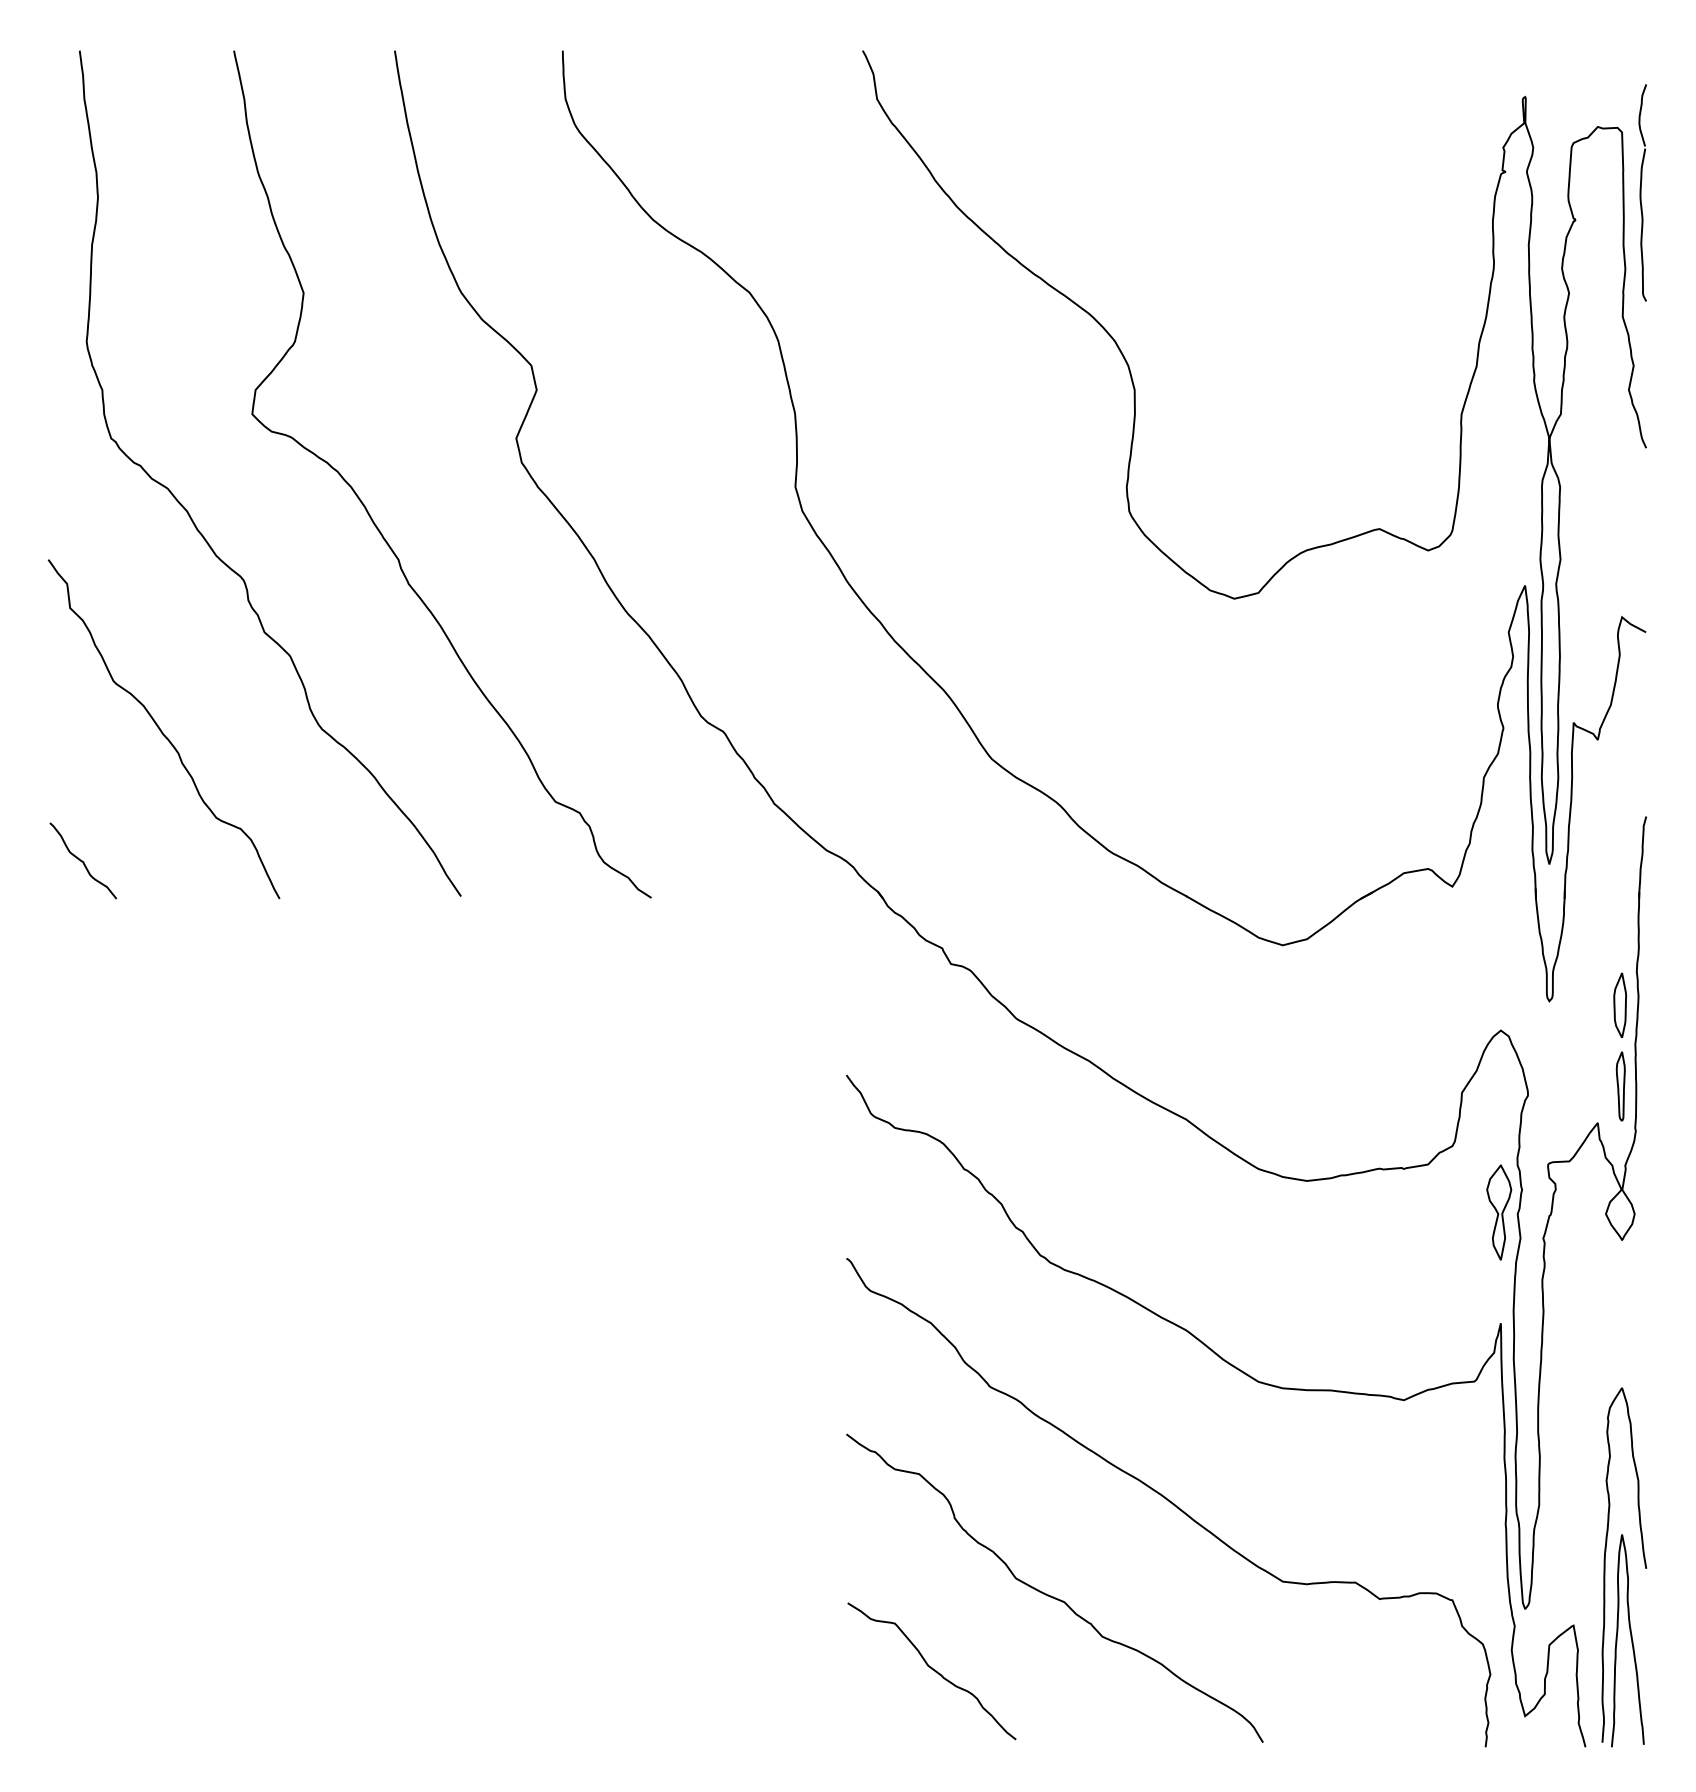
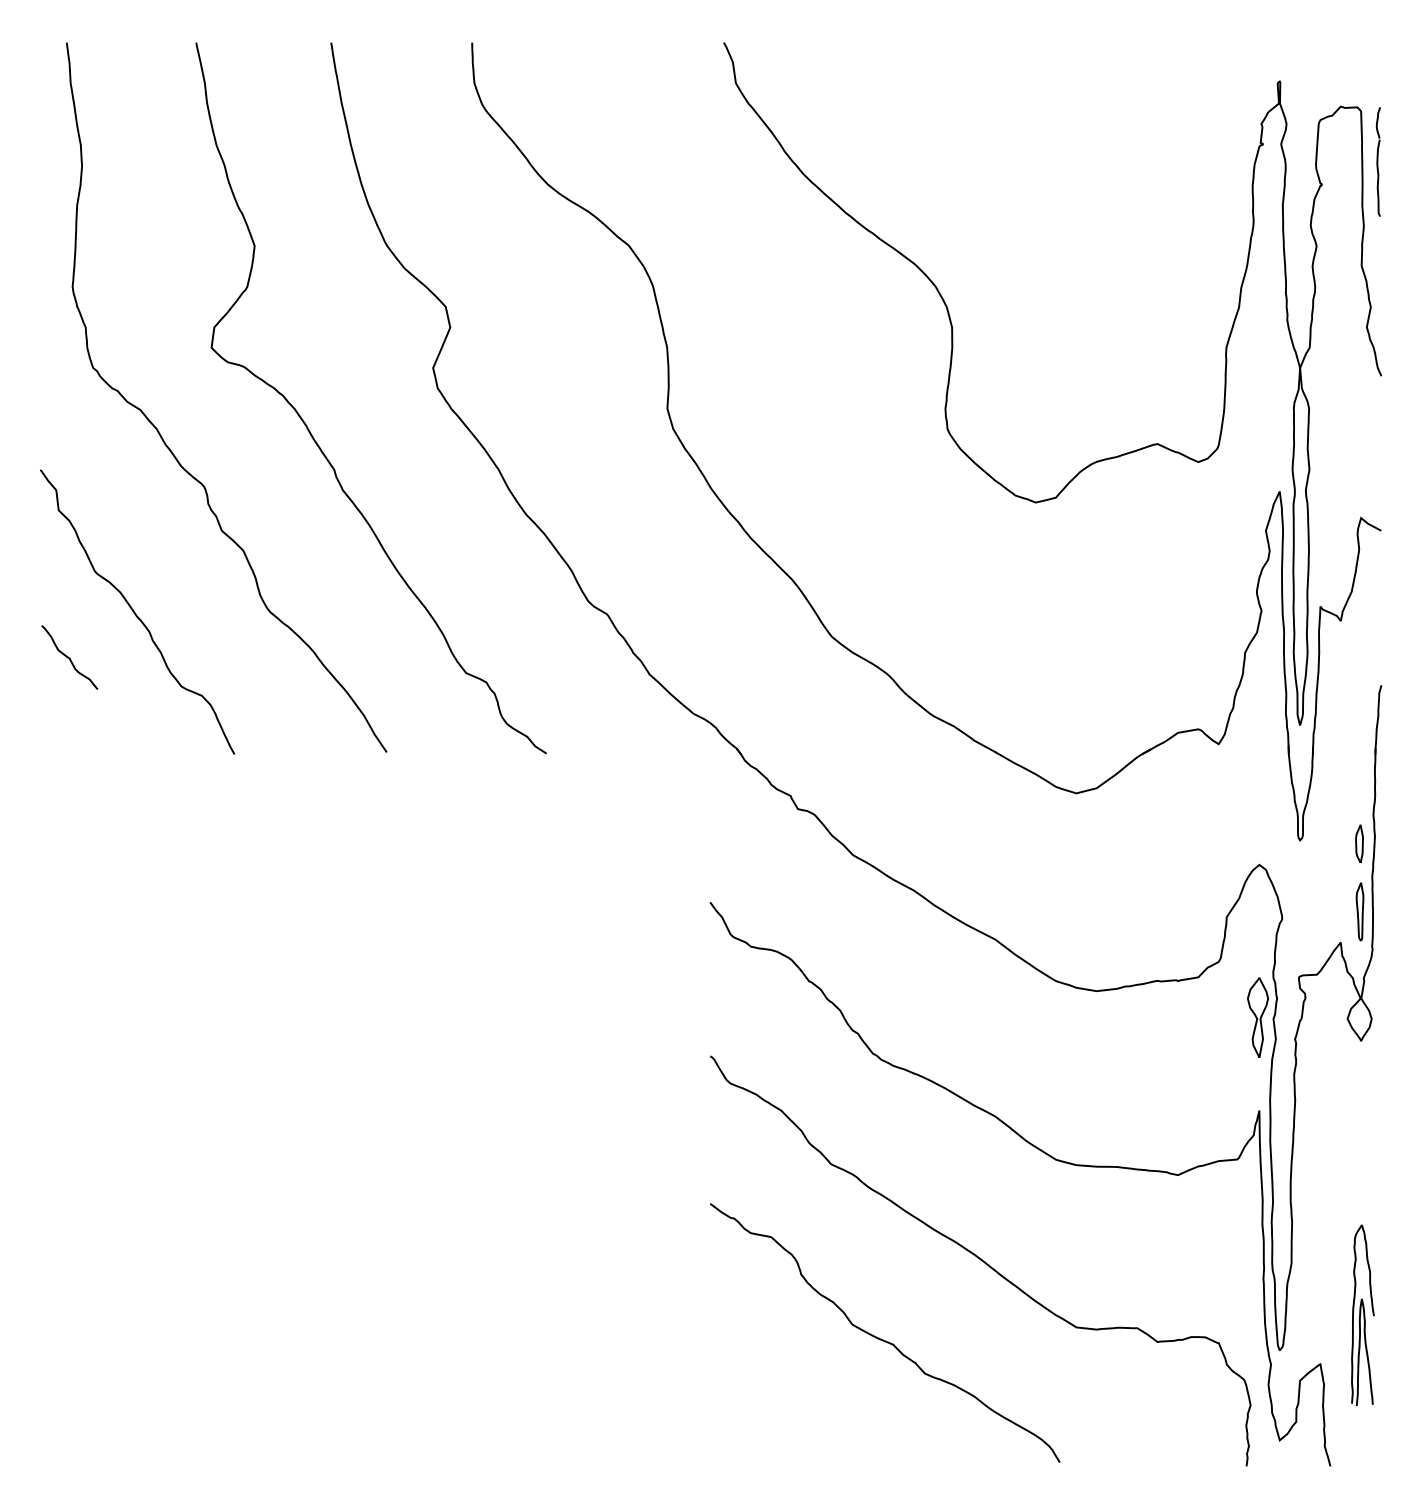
part: (1642, 192) -> (1378, 161), size x0.6
curve: (82, 860) -> (69, 657), moved
part: (1620, 1005) -> (1359, 843), size x0.7
part: (1623, 1567) -> (1362, 1315), size x0.6
curve: (931, 1669) -> (781, 1401), removed

